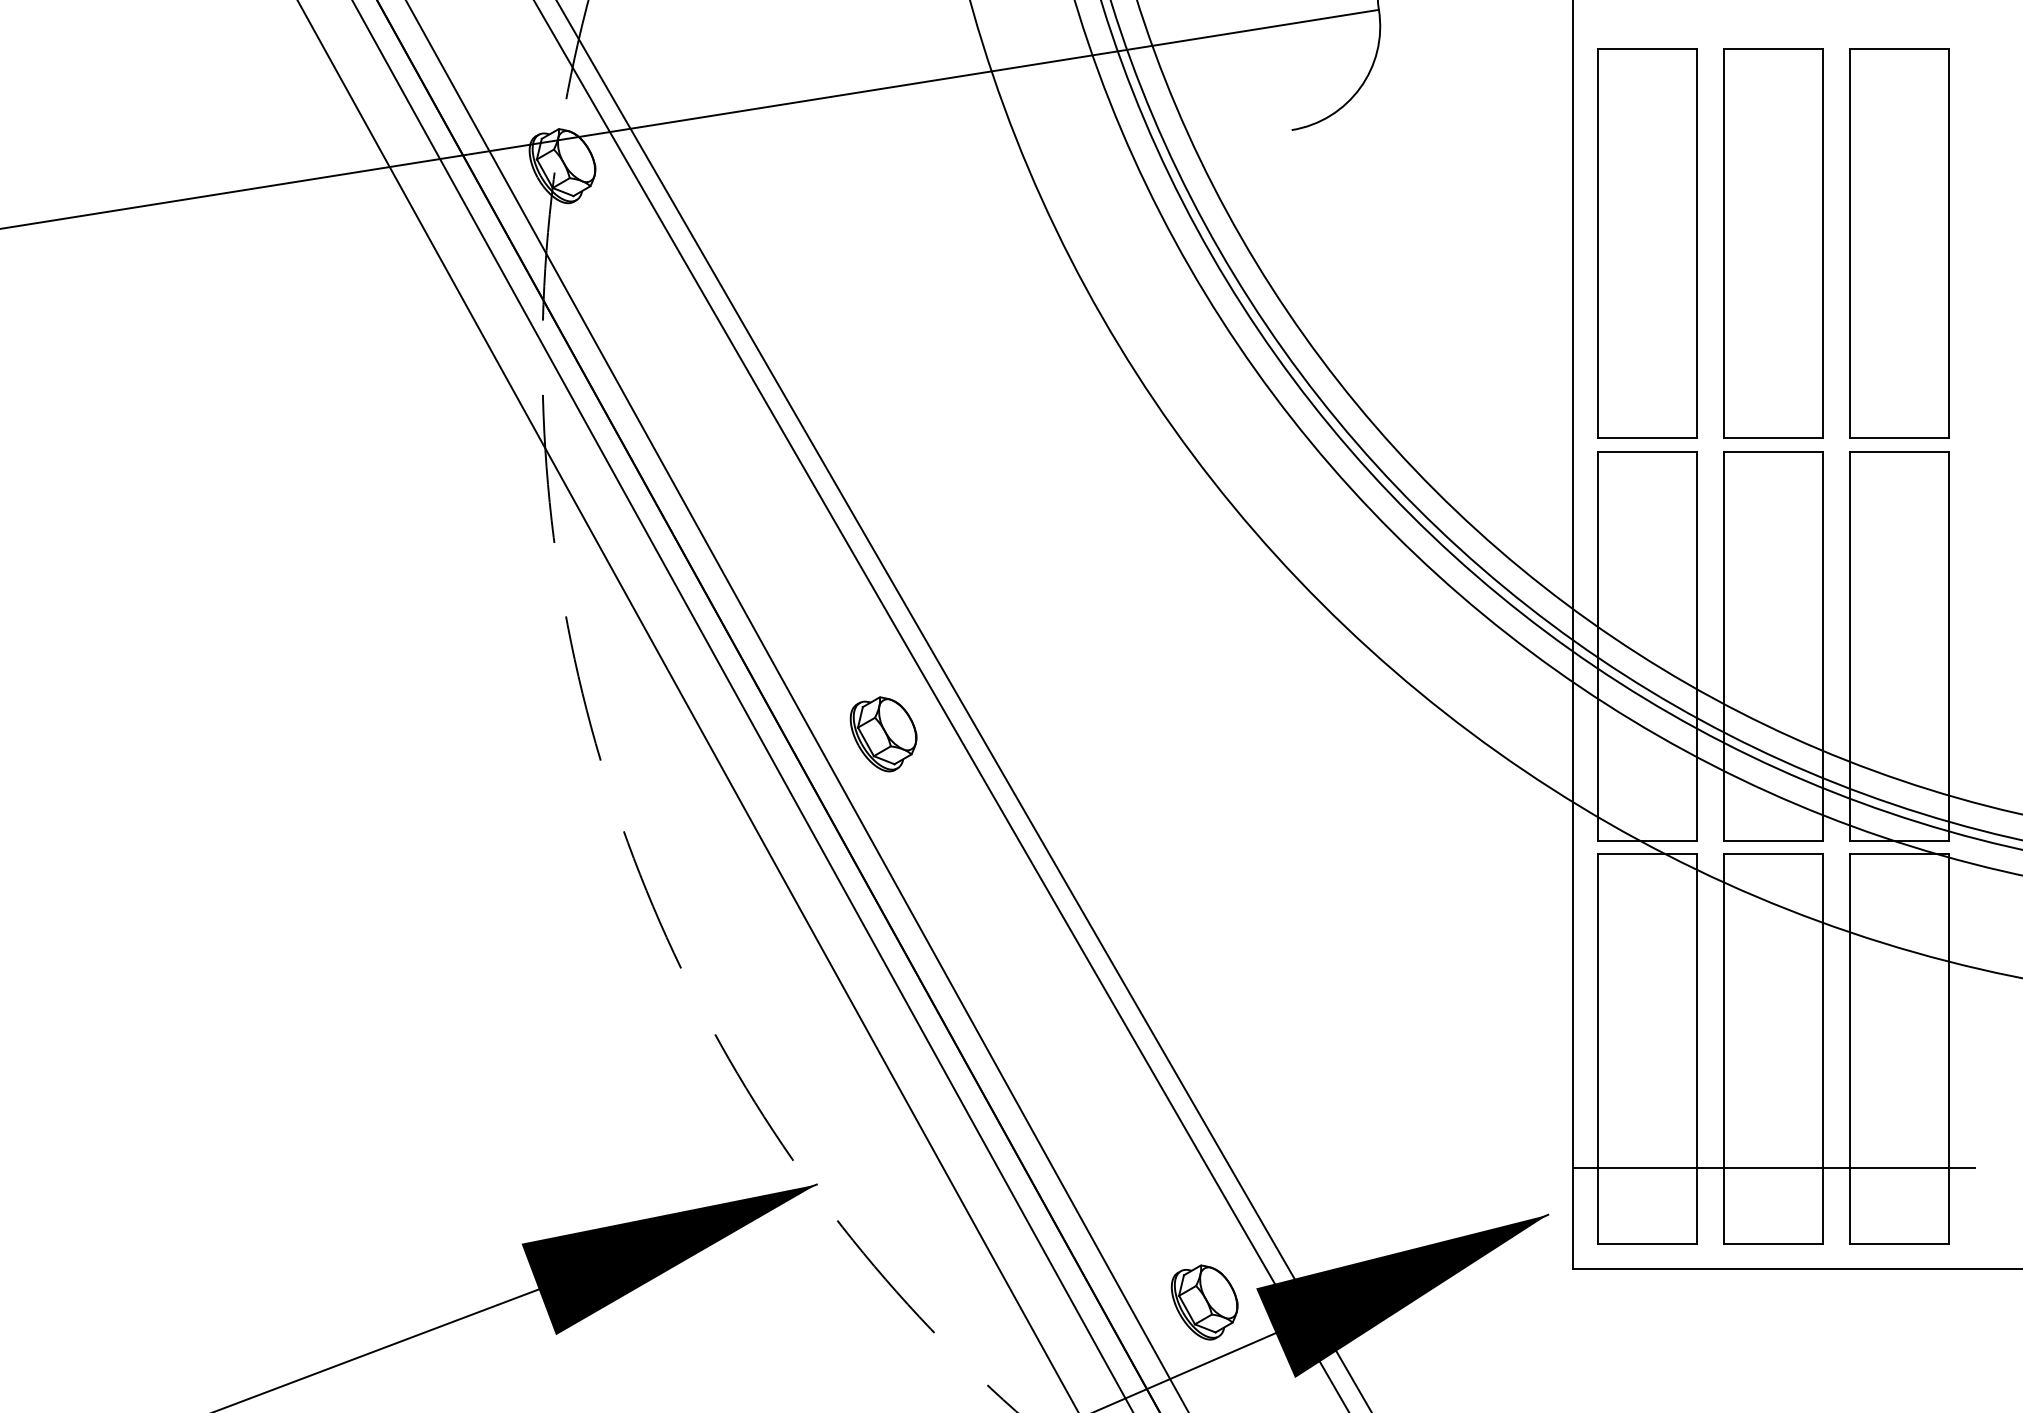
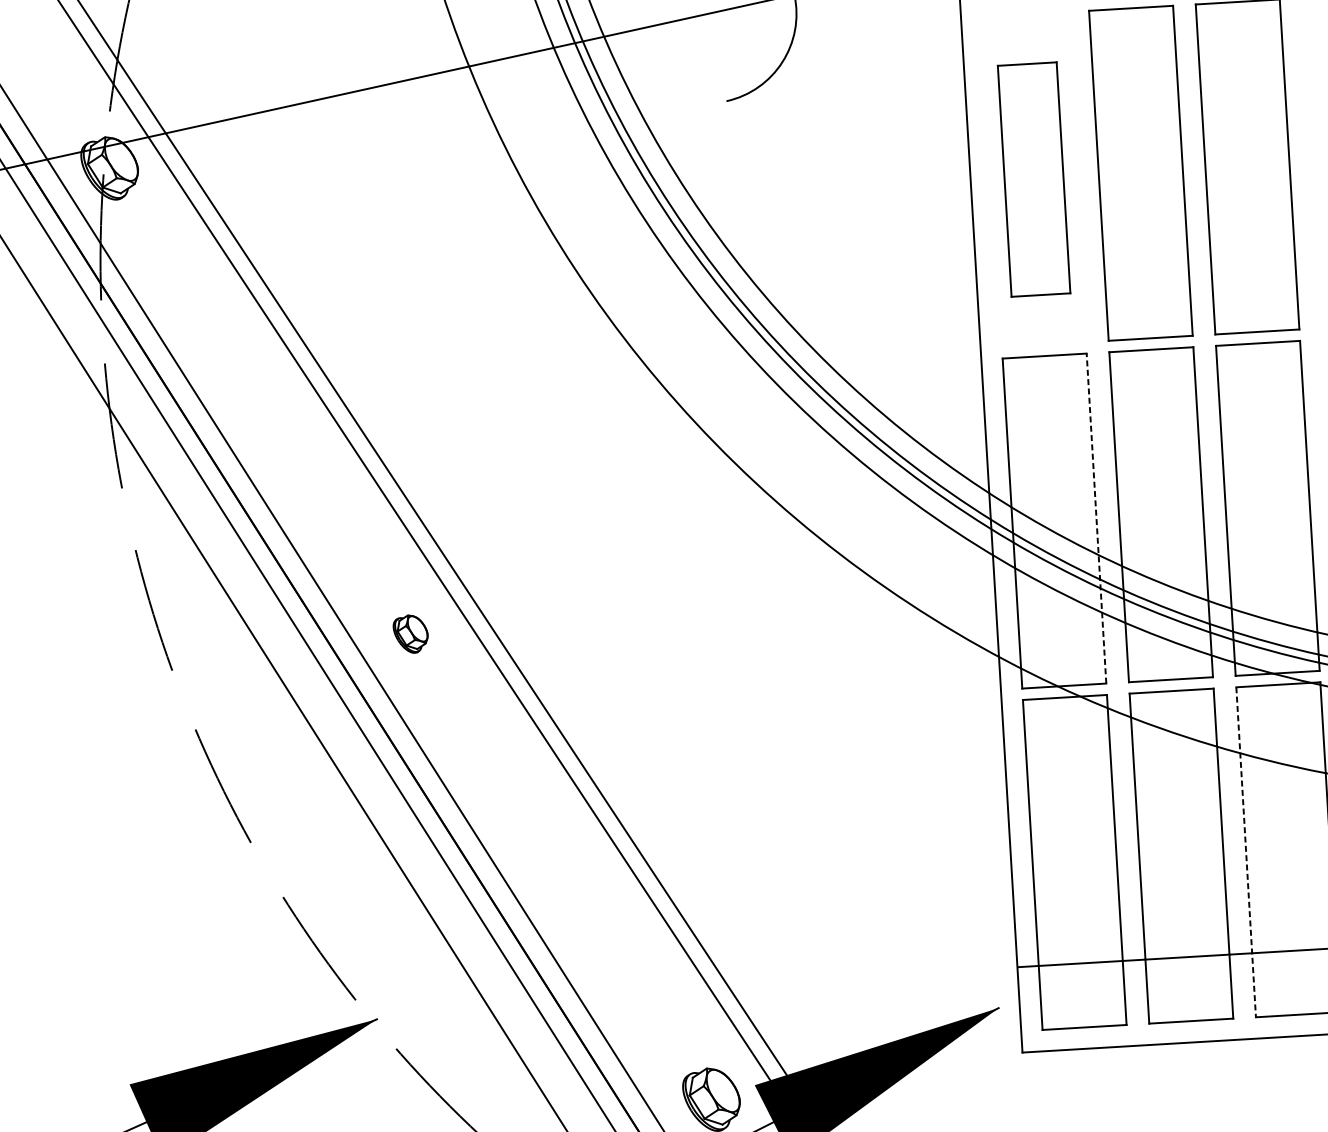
part: (1647, 243) -> (1033, 179), size x0.7
line: (1697, 646) -> (1096, 518), solid -> dashed
part: (883, 734) -> (410, 634), size x0.6
line: (1849, 1049) -> (1245, 852), solid -> dashed

